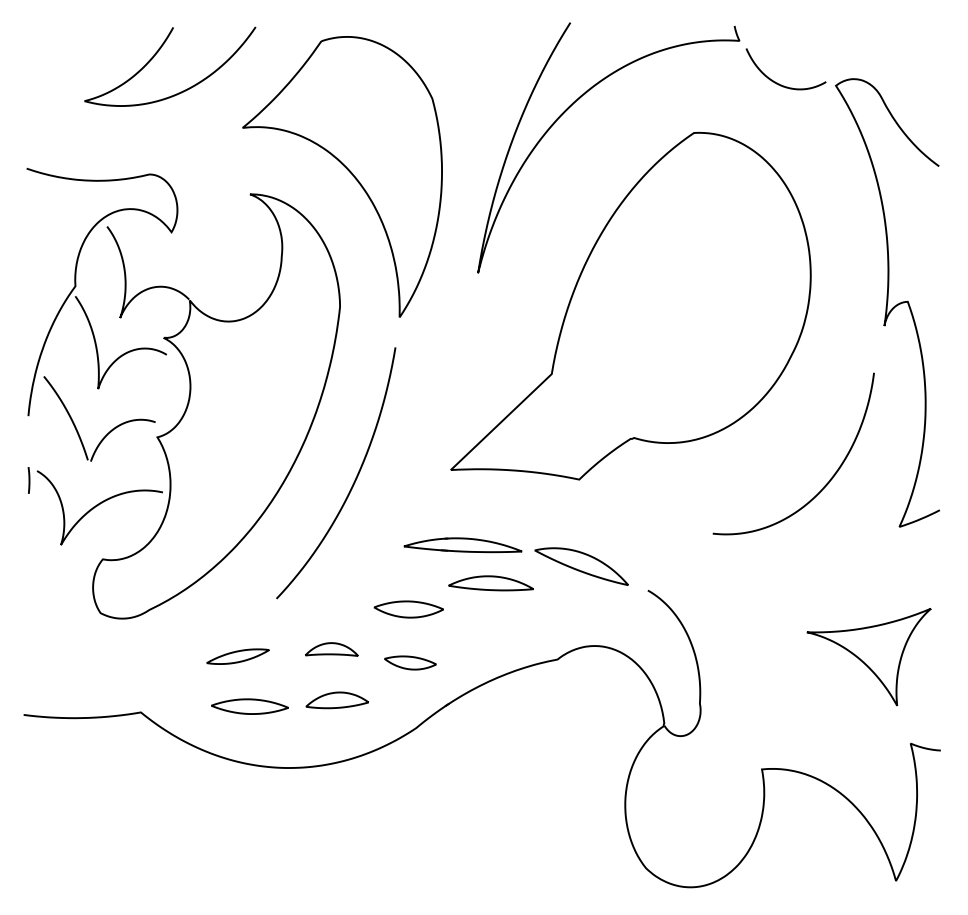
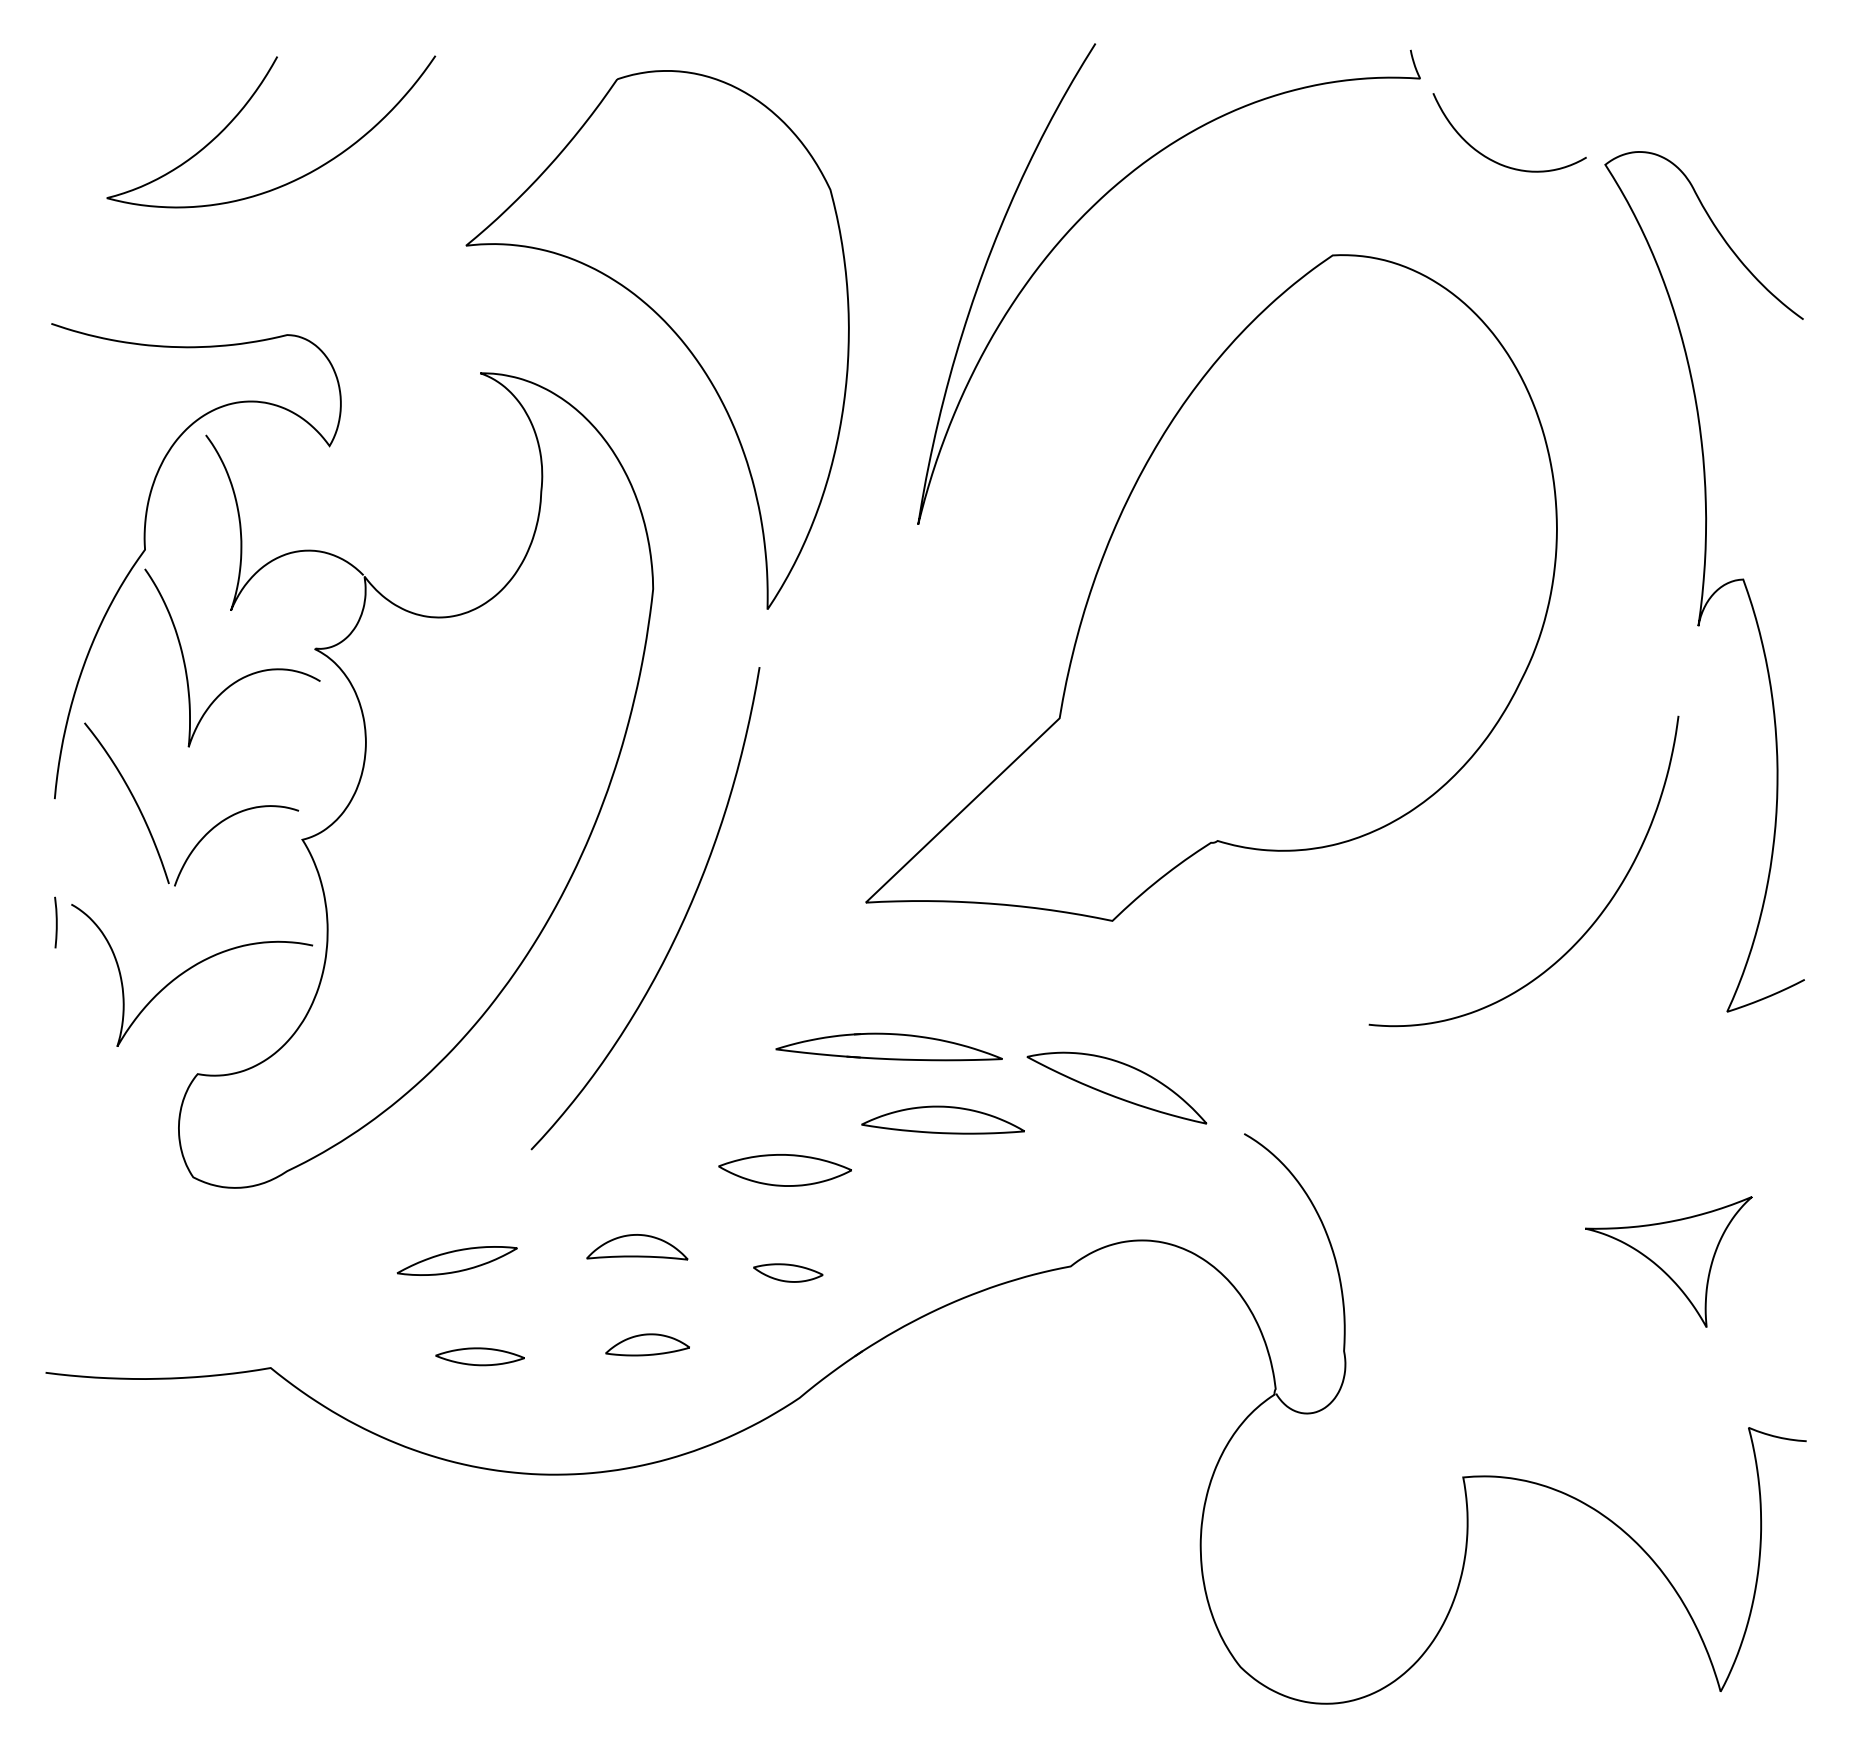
curve: (154, 57) -> (241, 114), moved
part: (868, 657) -> (1667, 1262), size x0.7
part: (410, 662) -> (788, 1272), size x0.7
part: (336, 700) -> (646, 1345), size x0.7
part: (249, 706) -> (479, 1356), size x0.6

